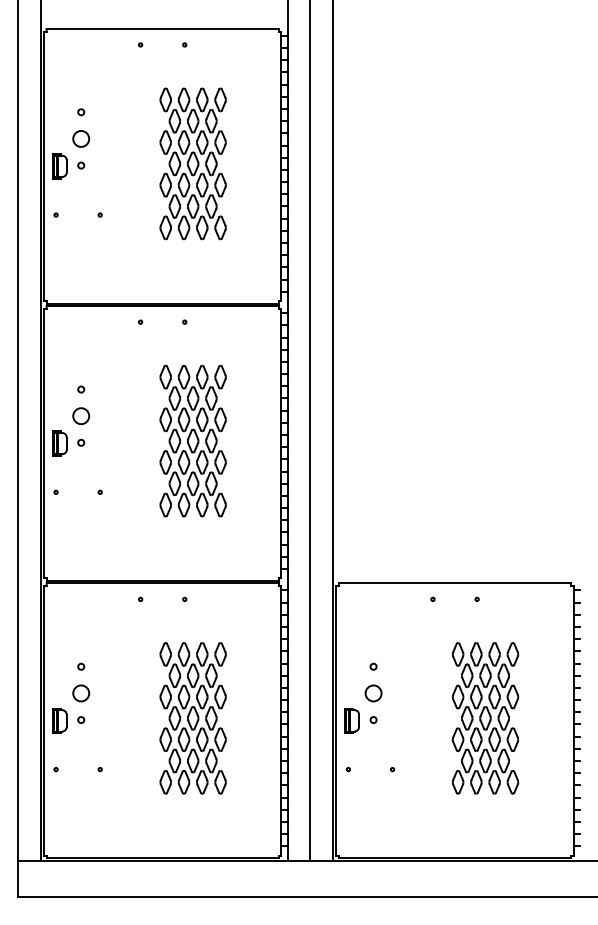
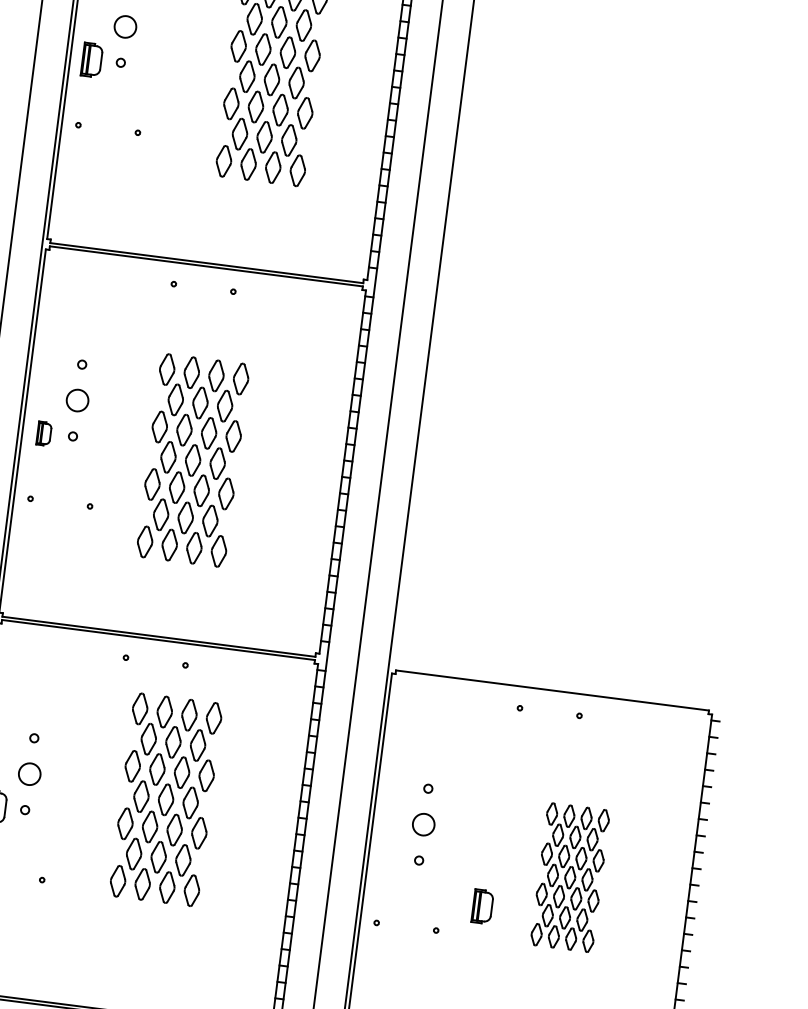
part: (192, 440) -> (192, 459), moved
part: (59, 443) -> (43, 433), size x0.7
part: (192, 718) -> (165, 799), moved
part: (485, 718) -> (570, 877), size x0.7
part: (351, 720) -> (481, 906), moved

